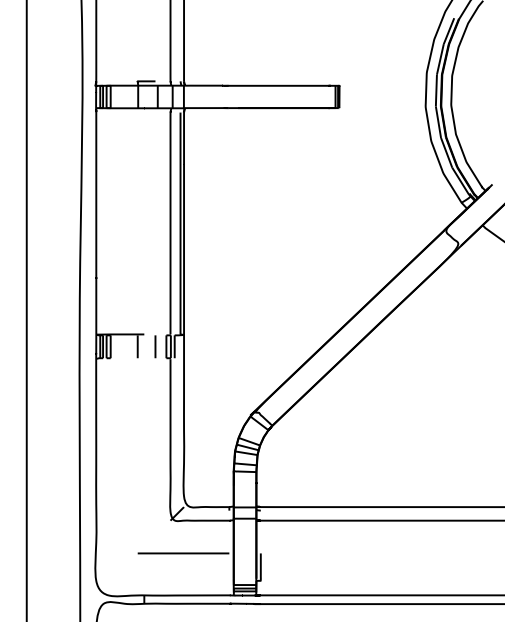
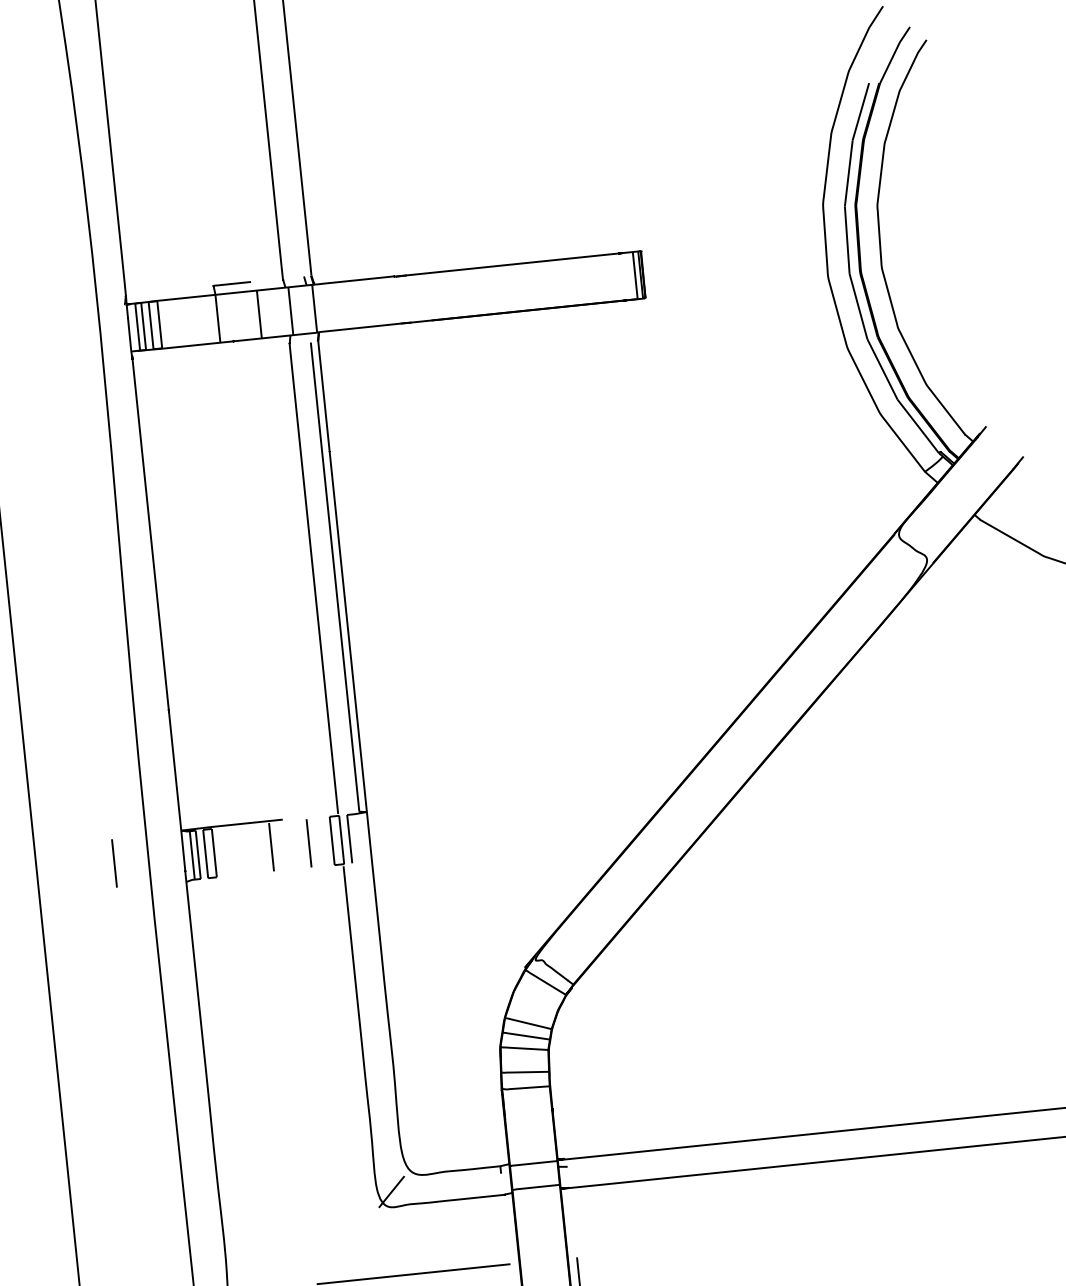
line: (63, 346) -> (114, 862), added

